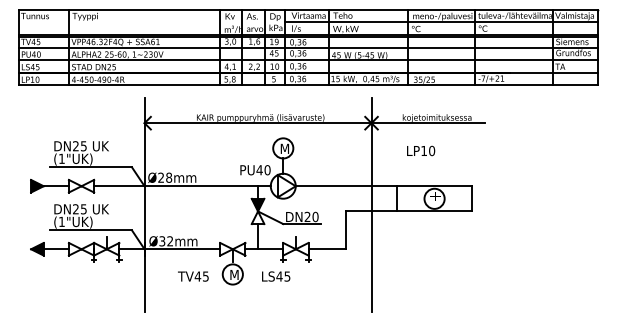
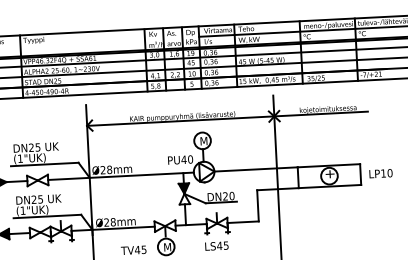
text: (421, 150) -> (381, 173), moved
text: (166, 241) -> (110, 222), Ø32mm -> Ø28mm
text: (276, 276) -> (217, 246), moved

